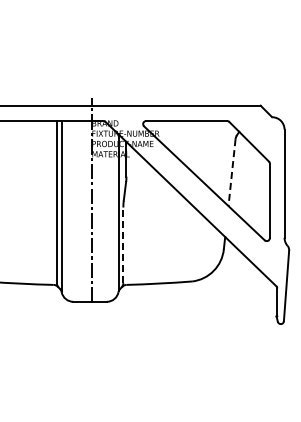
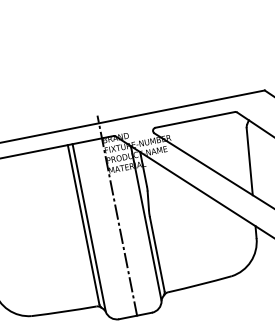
line: (232, 172) -> (250, 161), dashed -> solid
line: (123, 245) -> (157, 254), dashed -> solid

